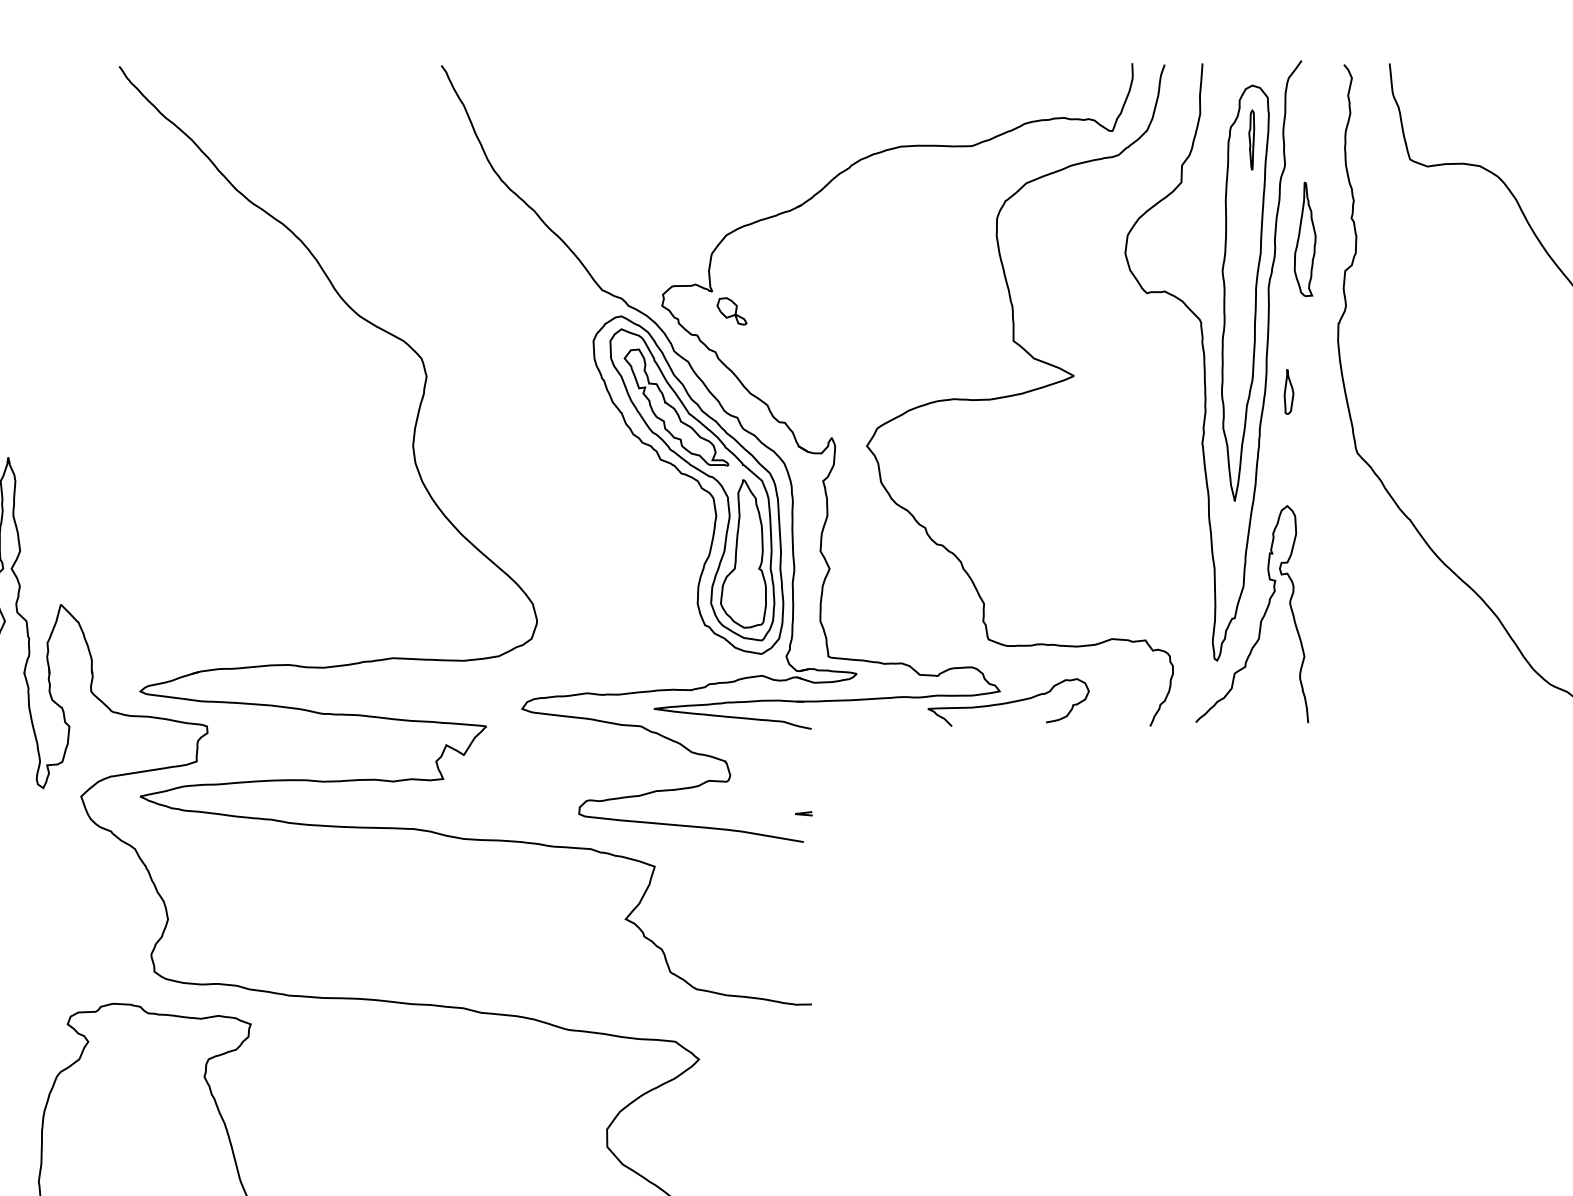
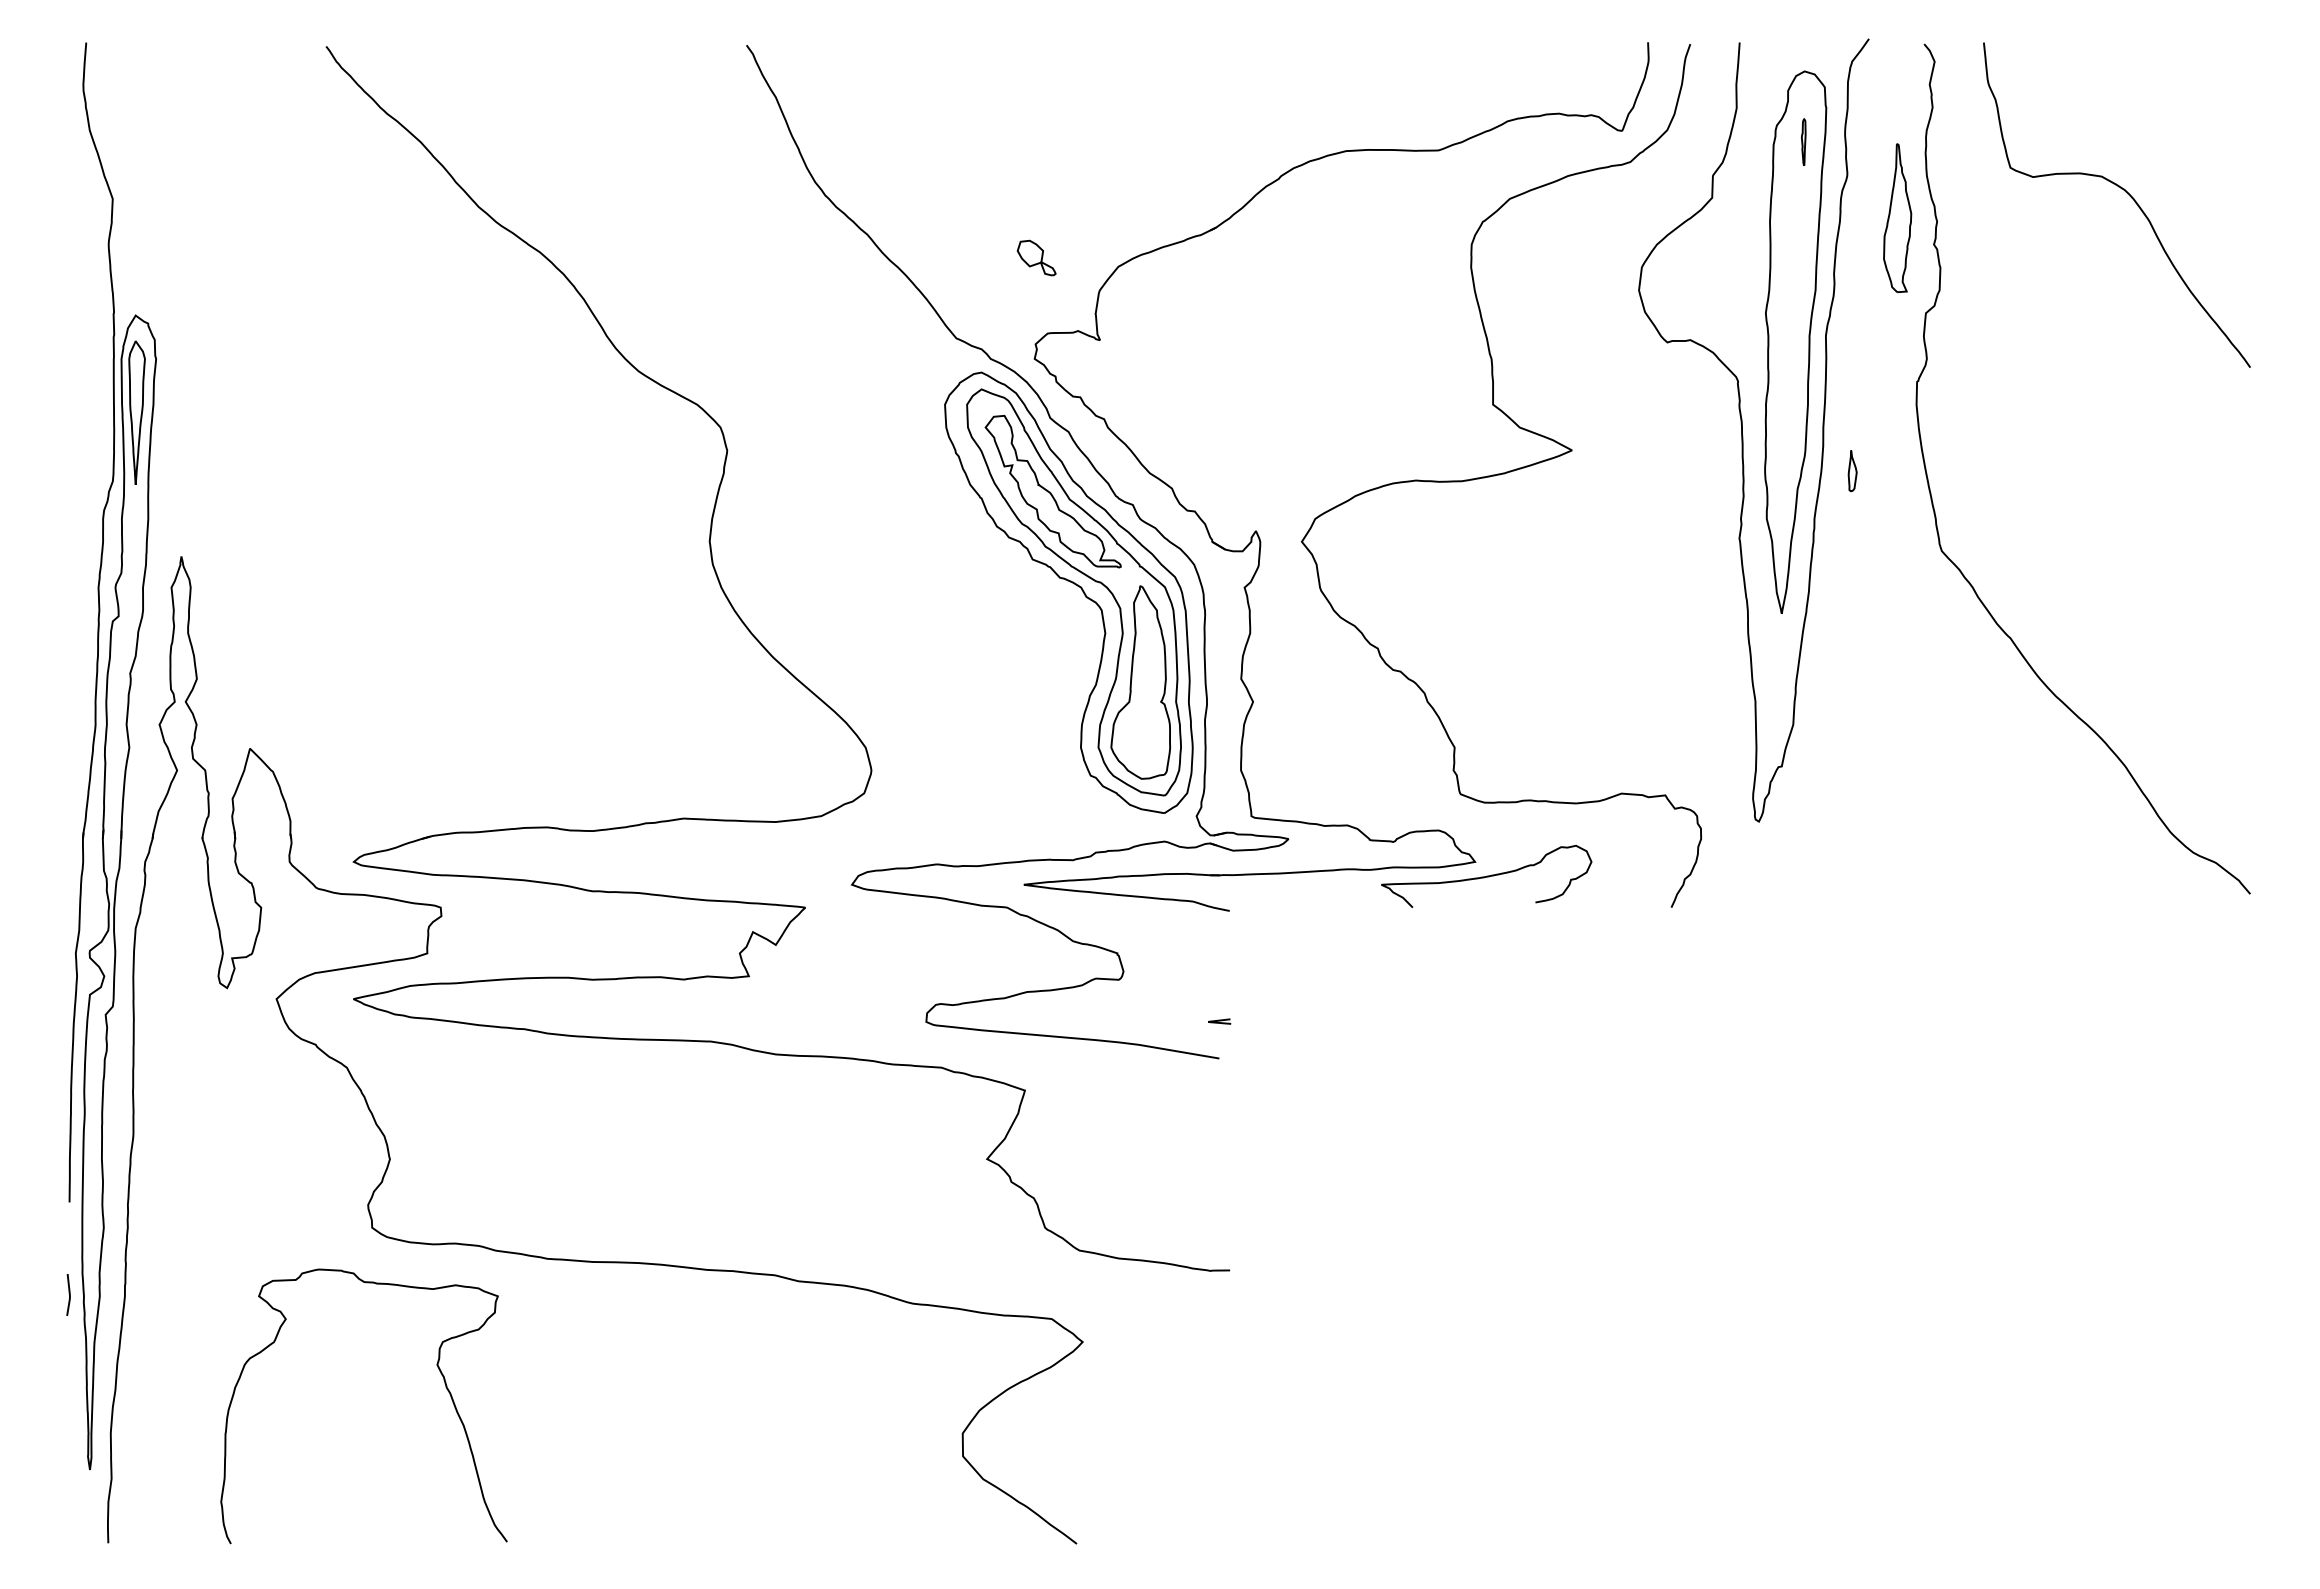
part: (1251, 139) -> (1803, 141), size x0.6
part: (1305, 239) -> (1897, 218), moved
part: (731, 310) -> (1036, 257), moved
part: (1288, 391) -> (1852, 470), size x0.7
curve: (1261, 619) -> (1816, 767), removed

